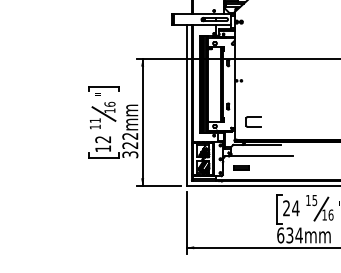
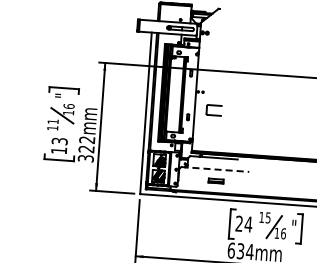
part: (253, 121) -> (213, 109), moved
text: (103, 139) -> (60, 141), 12 -> 13
line: (259, 156) -> (215, 169), solid -> dashed
part: (241, 167) -> (215, 180), moved

